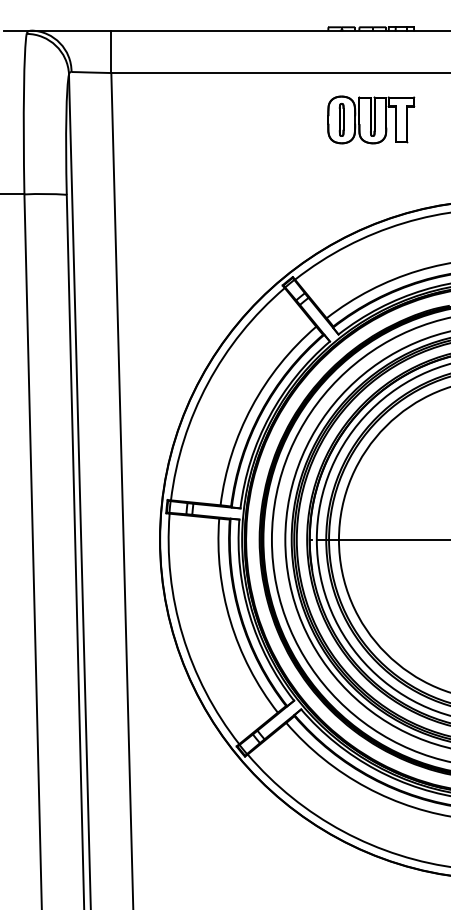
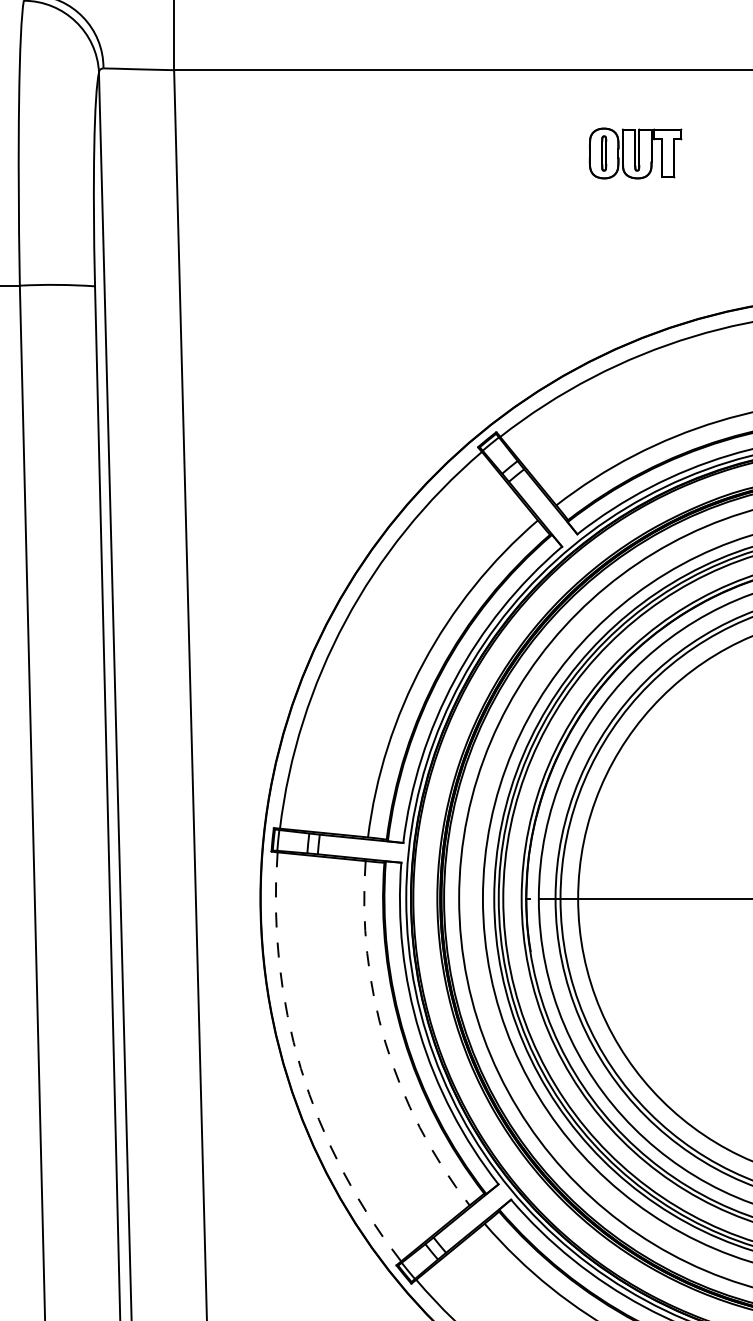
part: (371, 119) -> (635, 152), size x0.6
arc: (230, 621) -> (385, 1043), solid -> dashed
arc: (182, 635) -> (300, 1068), solid -> dashed

